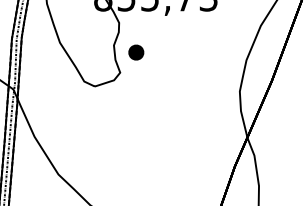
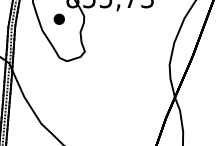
part: (135, 51) -> (58, 18), moved

